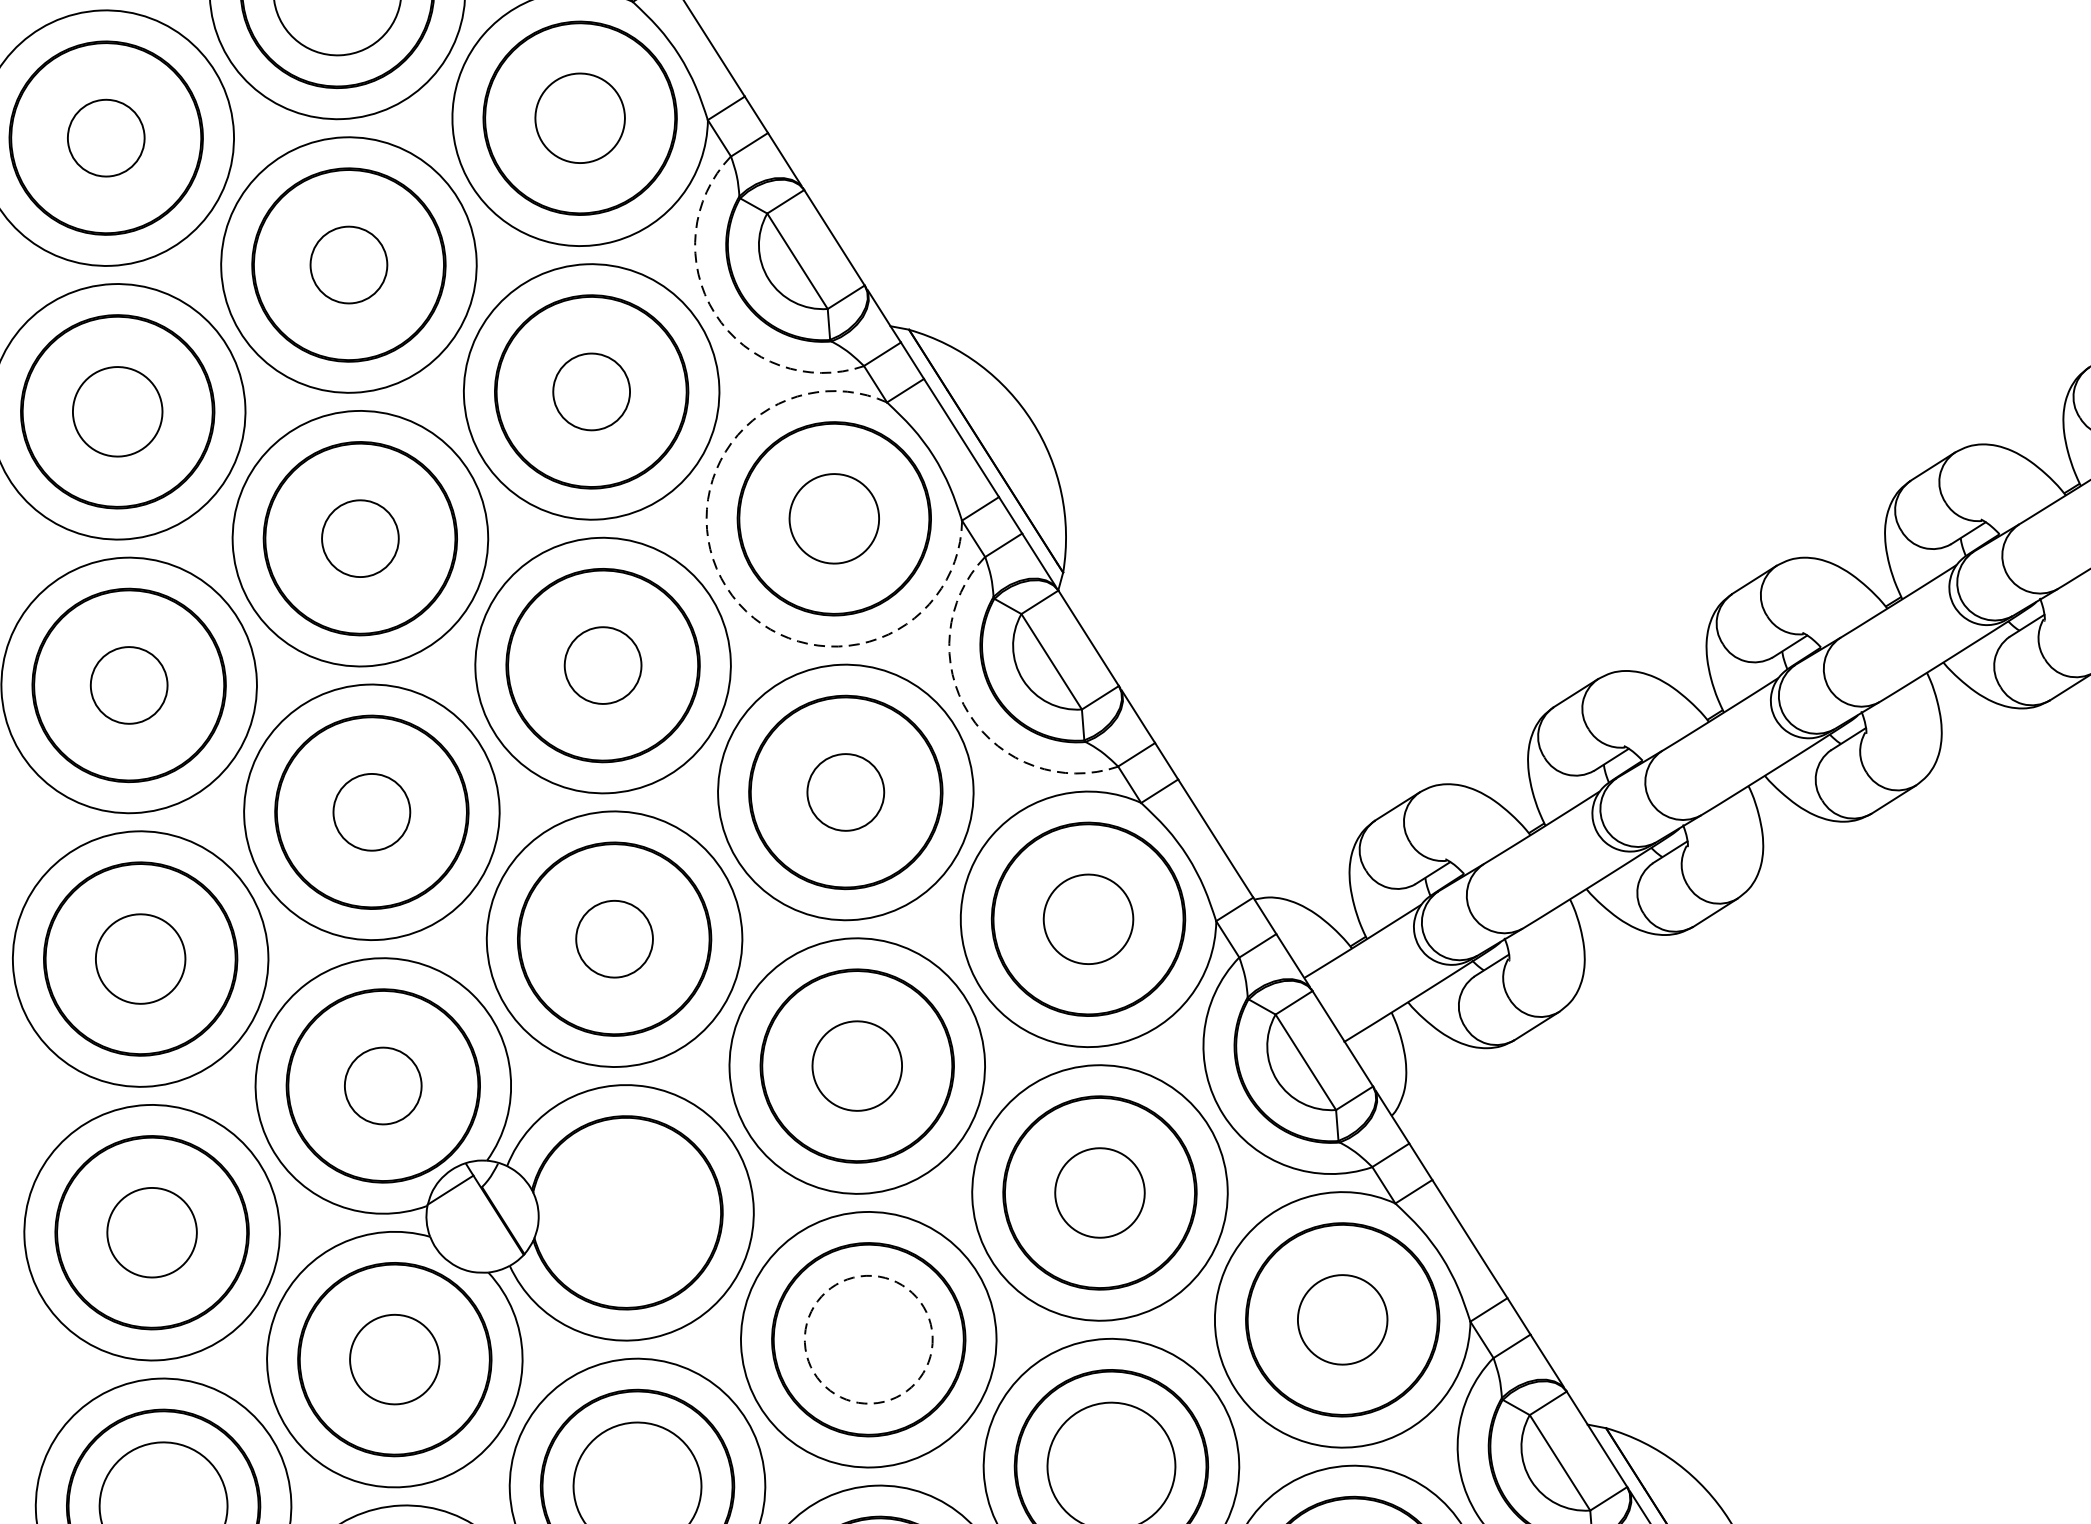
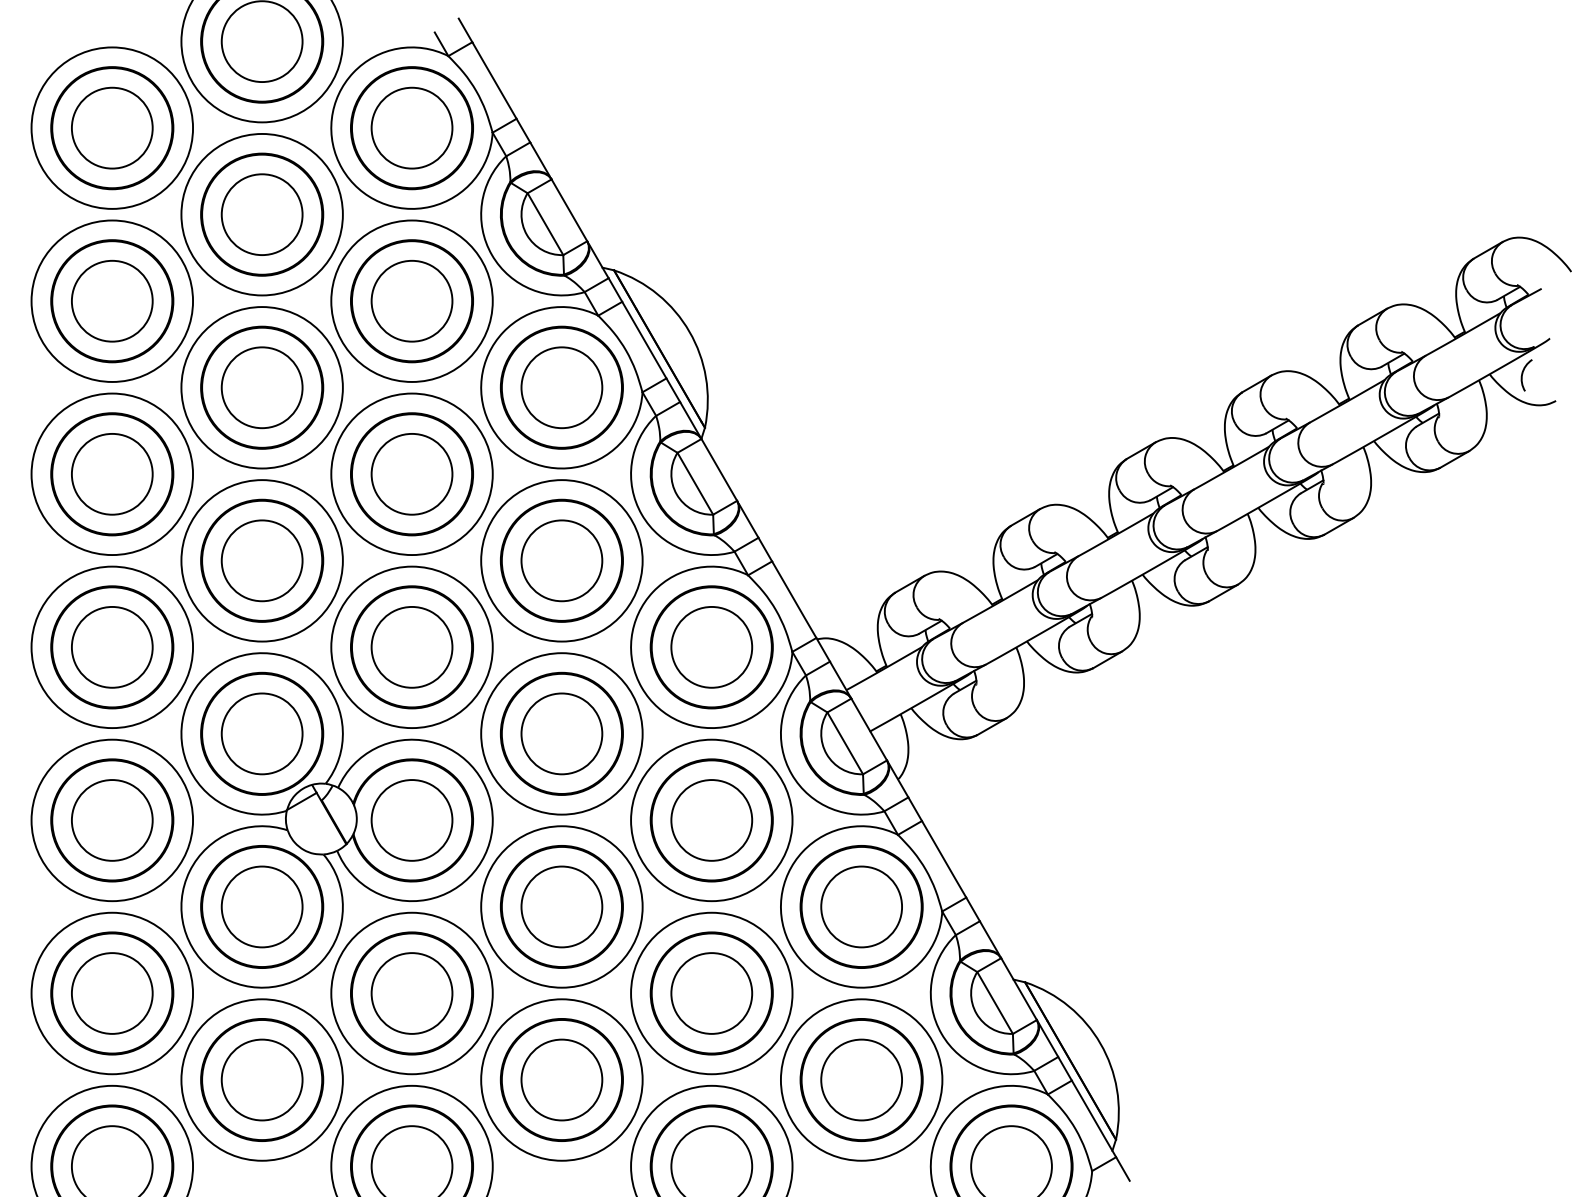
circle: (579, 117) -> (411, 127), size x1.43
circle: (104, 137) -> (111, 127), size x1.67
circle: (347, 264) -> (261, 214), size x1.67
arc: (715, 314) -> (492, 255), dashed -> solid
circle: (590, 390) -> (411, 300), size x1.67
circle: (116, 410) -> (111, 300), size x1.43
circle: (833, 518) -> (561, 387), size x1.43
circle: (359, 538) -> (261, 387), size x1.67
arc: (727, 587) -> (492, 428), dashed -> solid
circle: (602, 664) -> (411, 473), size x1.67
circle: (127, 684) -> (111, 473), size x1.67
arc: (968, 713) -> (641, 514), dashed -> solid
circle: (845, 791) -> (561, 560), size x1.67
circle: (370, 811) -> (261, 560), size x1.67
circle: (1088, 917) -> (711, 646), size x1.43
circle: (613, 937) -> (411, 646), size x1.67
circle: (139, 957) -> (111, 646), size x1.43
circle: (856, 1065) -> (561, 733), size x1.43
circle: (382, 1085) -> (261, 733), size x1.67
circle: (1099, 1193) -> (711, 820), size x1.43
circle: (625, 1212) -> (411, 820), added
circle: (150, 1232) -> (111, 820), size x1.43
circle: (1342, 1319) -> (861, 906), size x1.43
circle: (868, 1339) -> (561, 906), dashed -> solid
circle: (393, 1358) -> (261, 906), size x1.43

